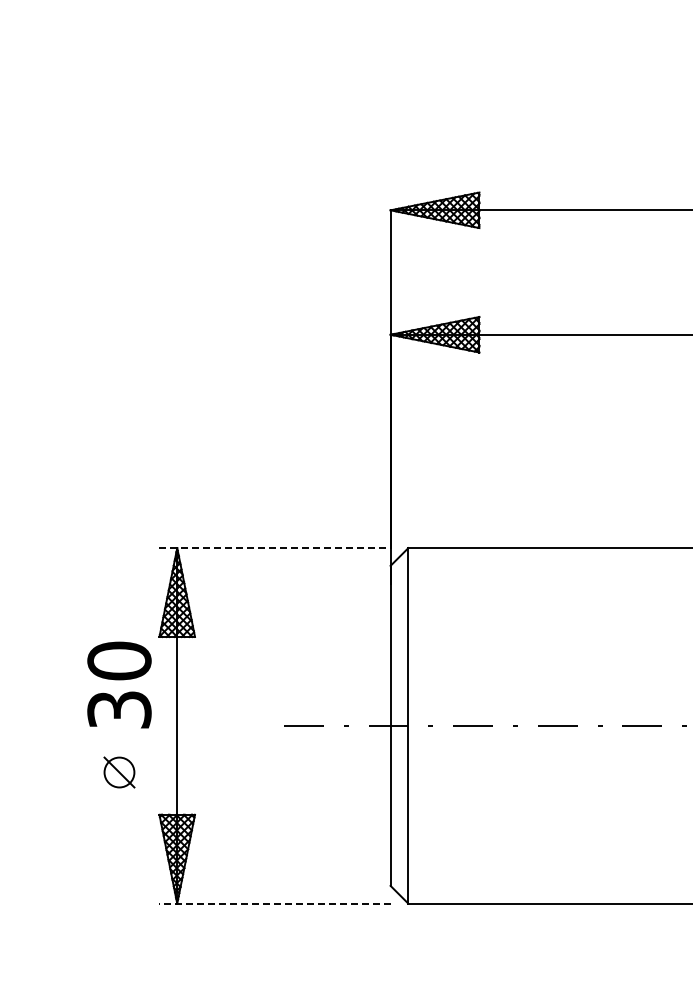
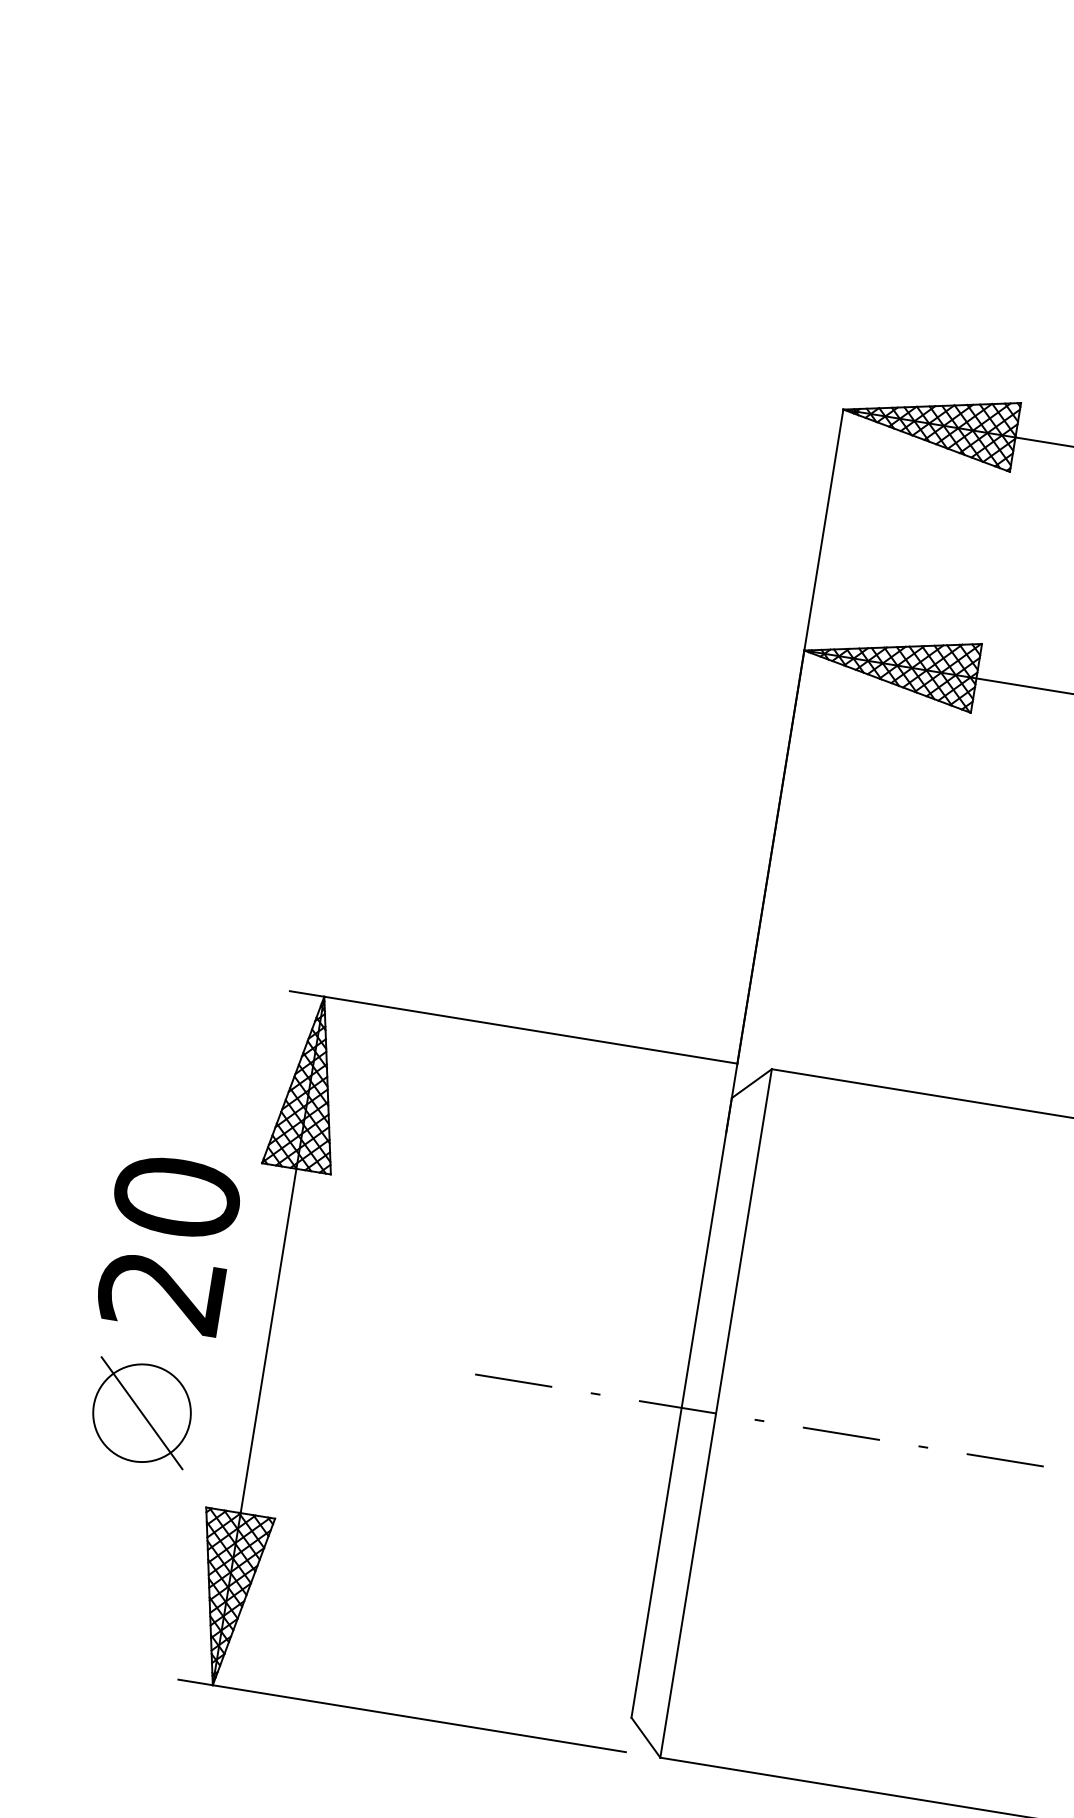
line: (275, 548) -> (514, 1028), dashed -> solid
text: (119, 709) -> (161, 1291), 30 -> 20
part: (119, 772) -> (142, 1413), size x1.67
line: (275, 903) -> (403, 1715), dashed -> solid

